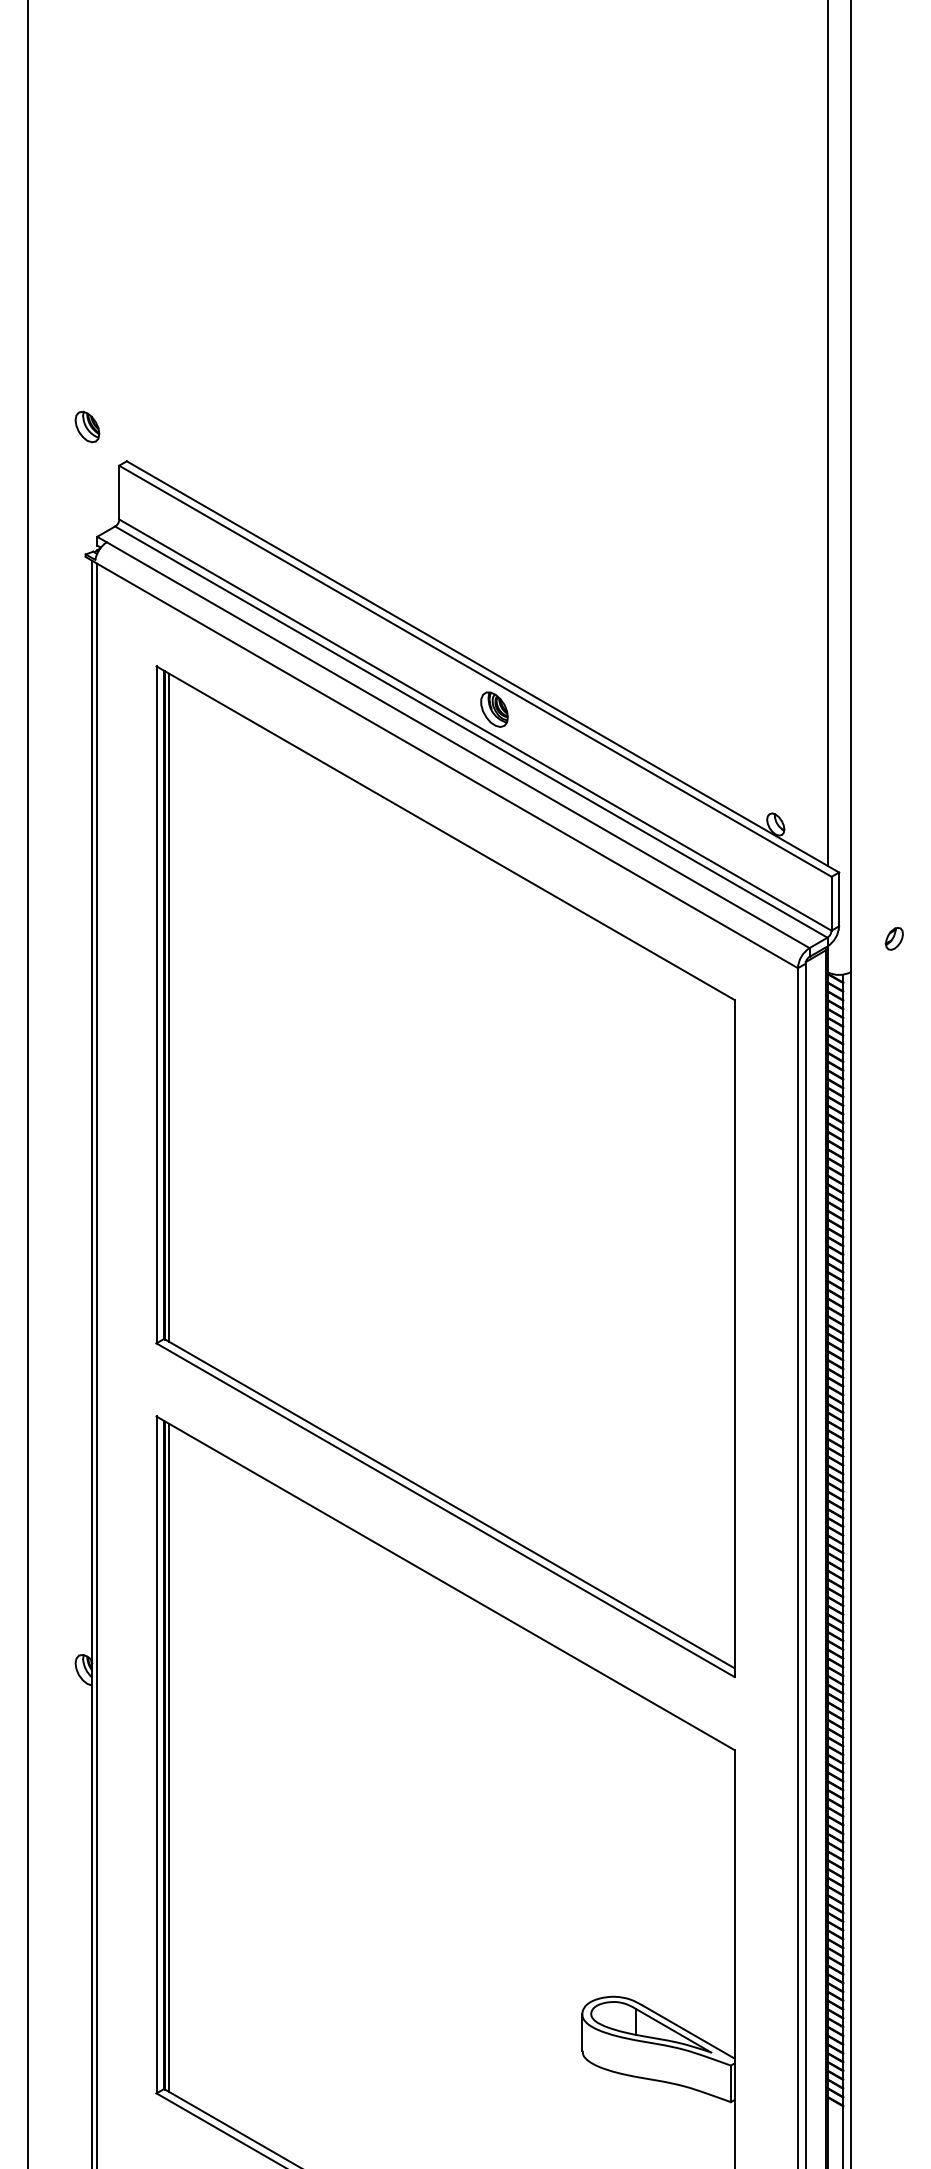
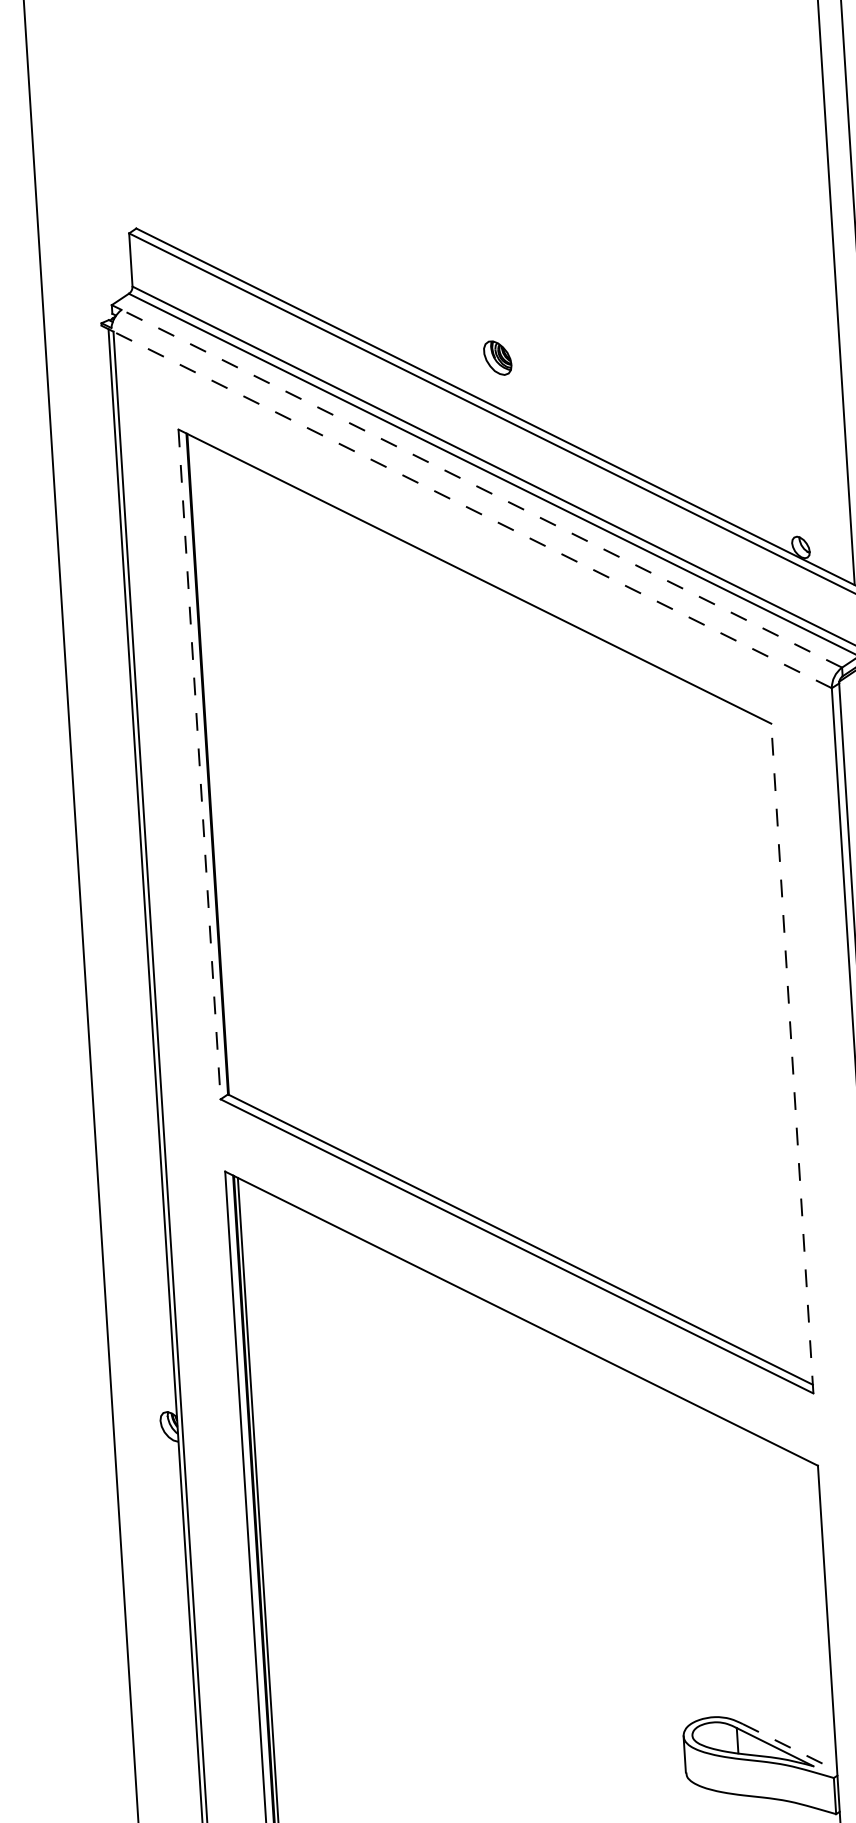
part: (87, 426) -> (95, 196), removed
part: (494, 709) -> (497, 357), moved
line: (458, 745) -> (482, 489), solid -> dashed
line: (447, 765) -> (472, 509), solid -> dashed
line: (156, 1004) -> (199, 764), solid -> dashed
line: (168, 1007) -> (211, 766), removed
line: (734, 1338) -> (792, 1058), solid -> dashed
line: (689, 2032) -> (790, 1747), solid -> dashed

